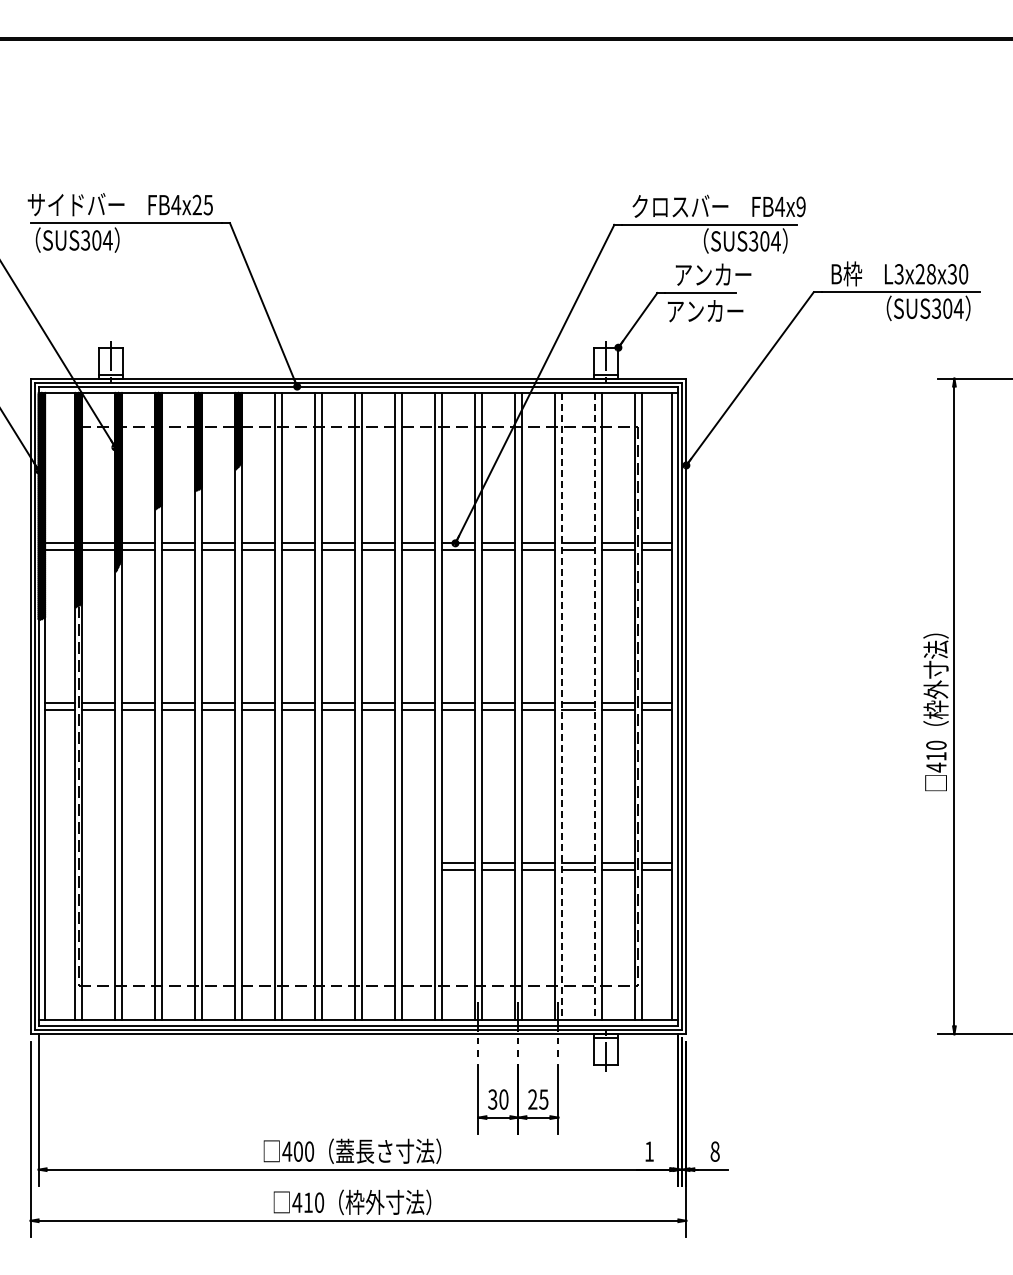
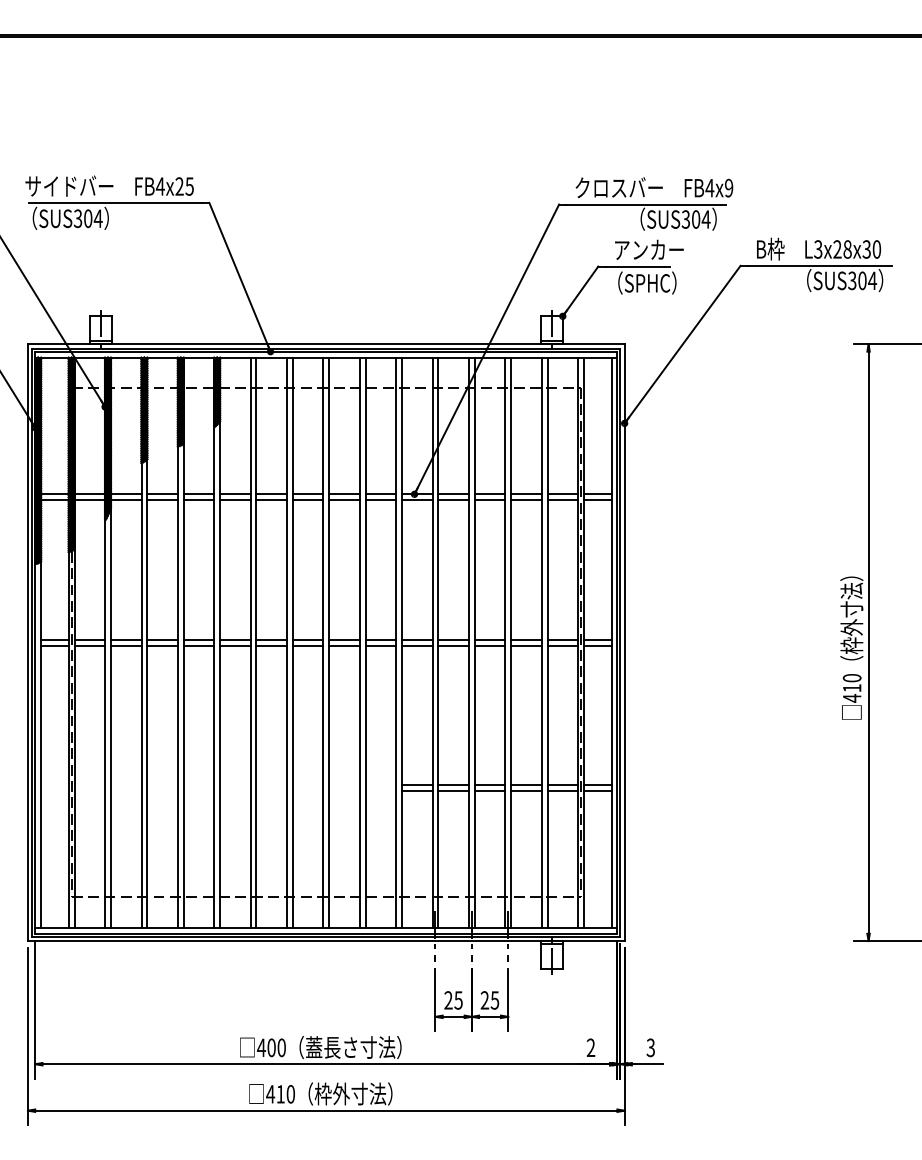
text: (705, 310) -> (642, 282), アンカー -> （SPHC）
line: (561, 706) -> (511, 642), dashed -> solid
line: (595, 706) -> (541, 642), dashed -> solid
text: (498, 1099) -> (453, 1000), 30 -> 25
text: (648, 1151) -> (590, 1047), 1 -> 2
text: (714, 1151) -> (650, 1047), 8 -> 3

